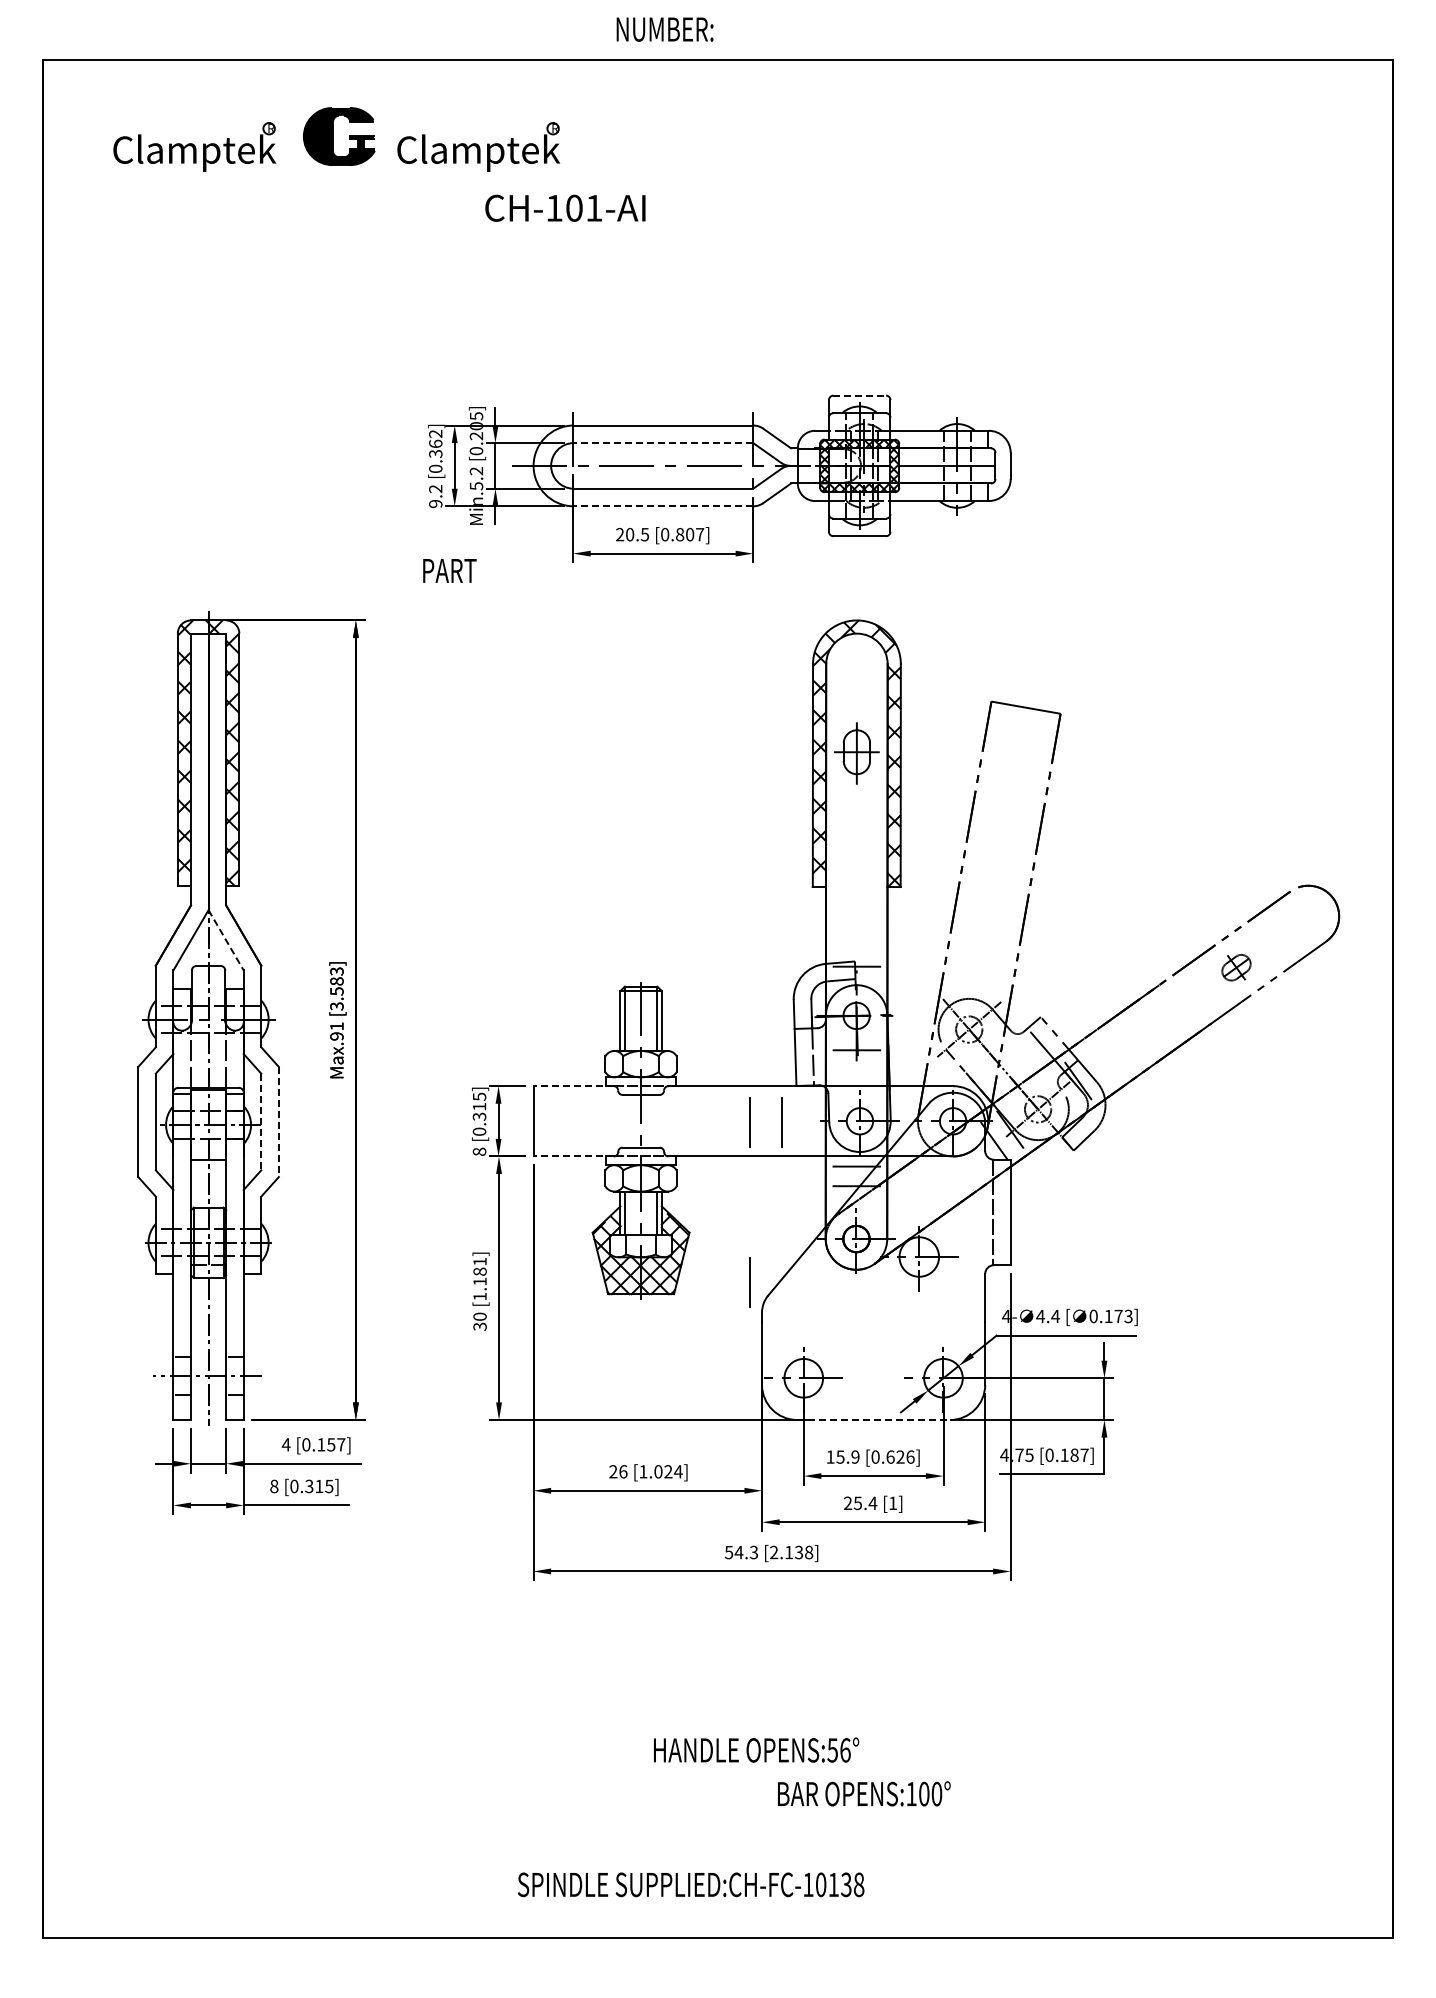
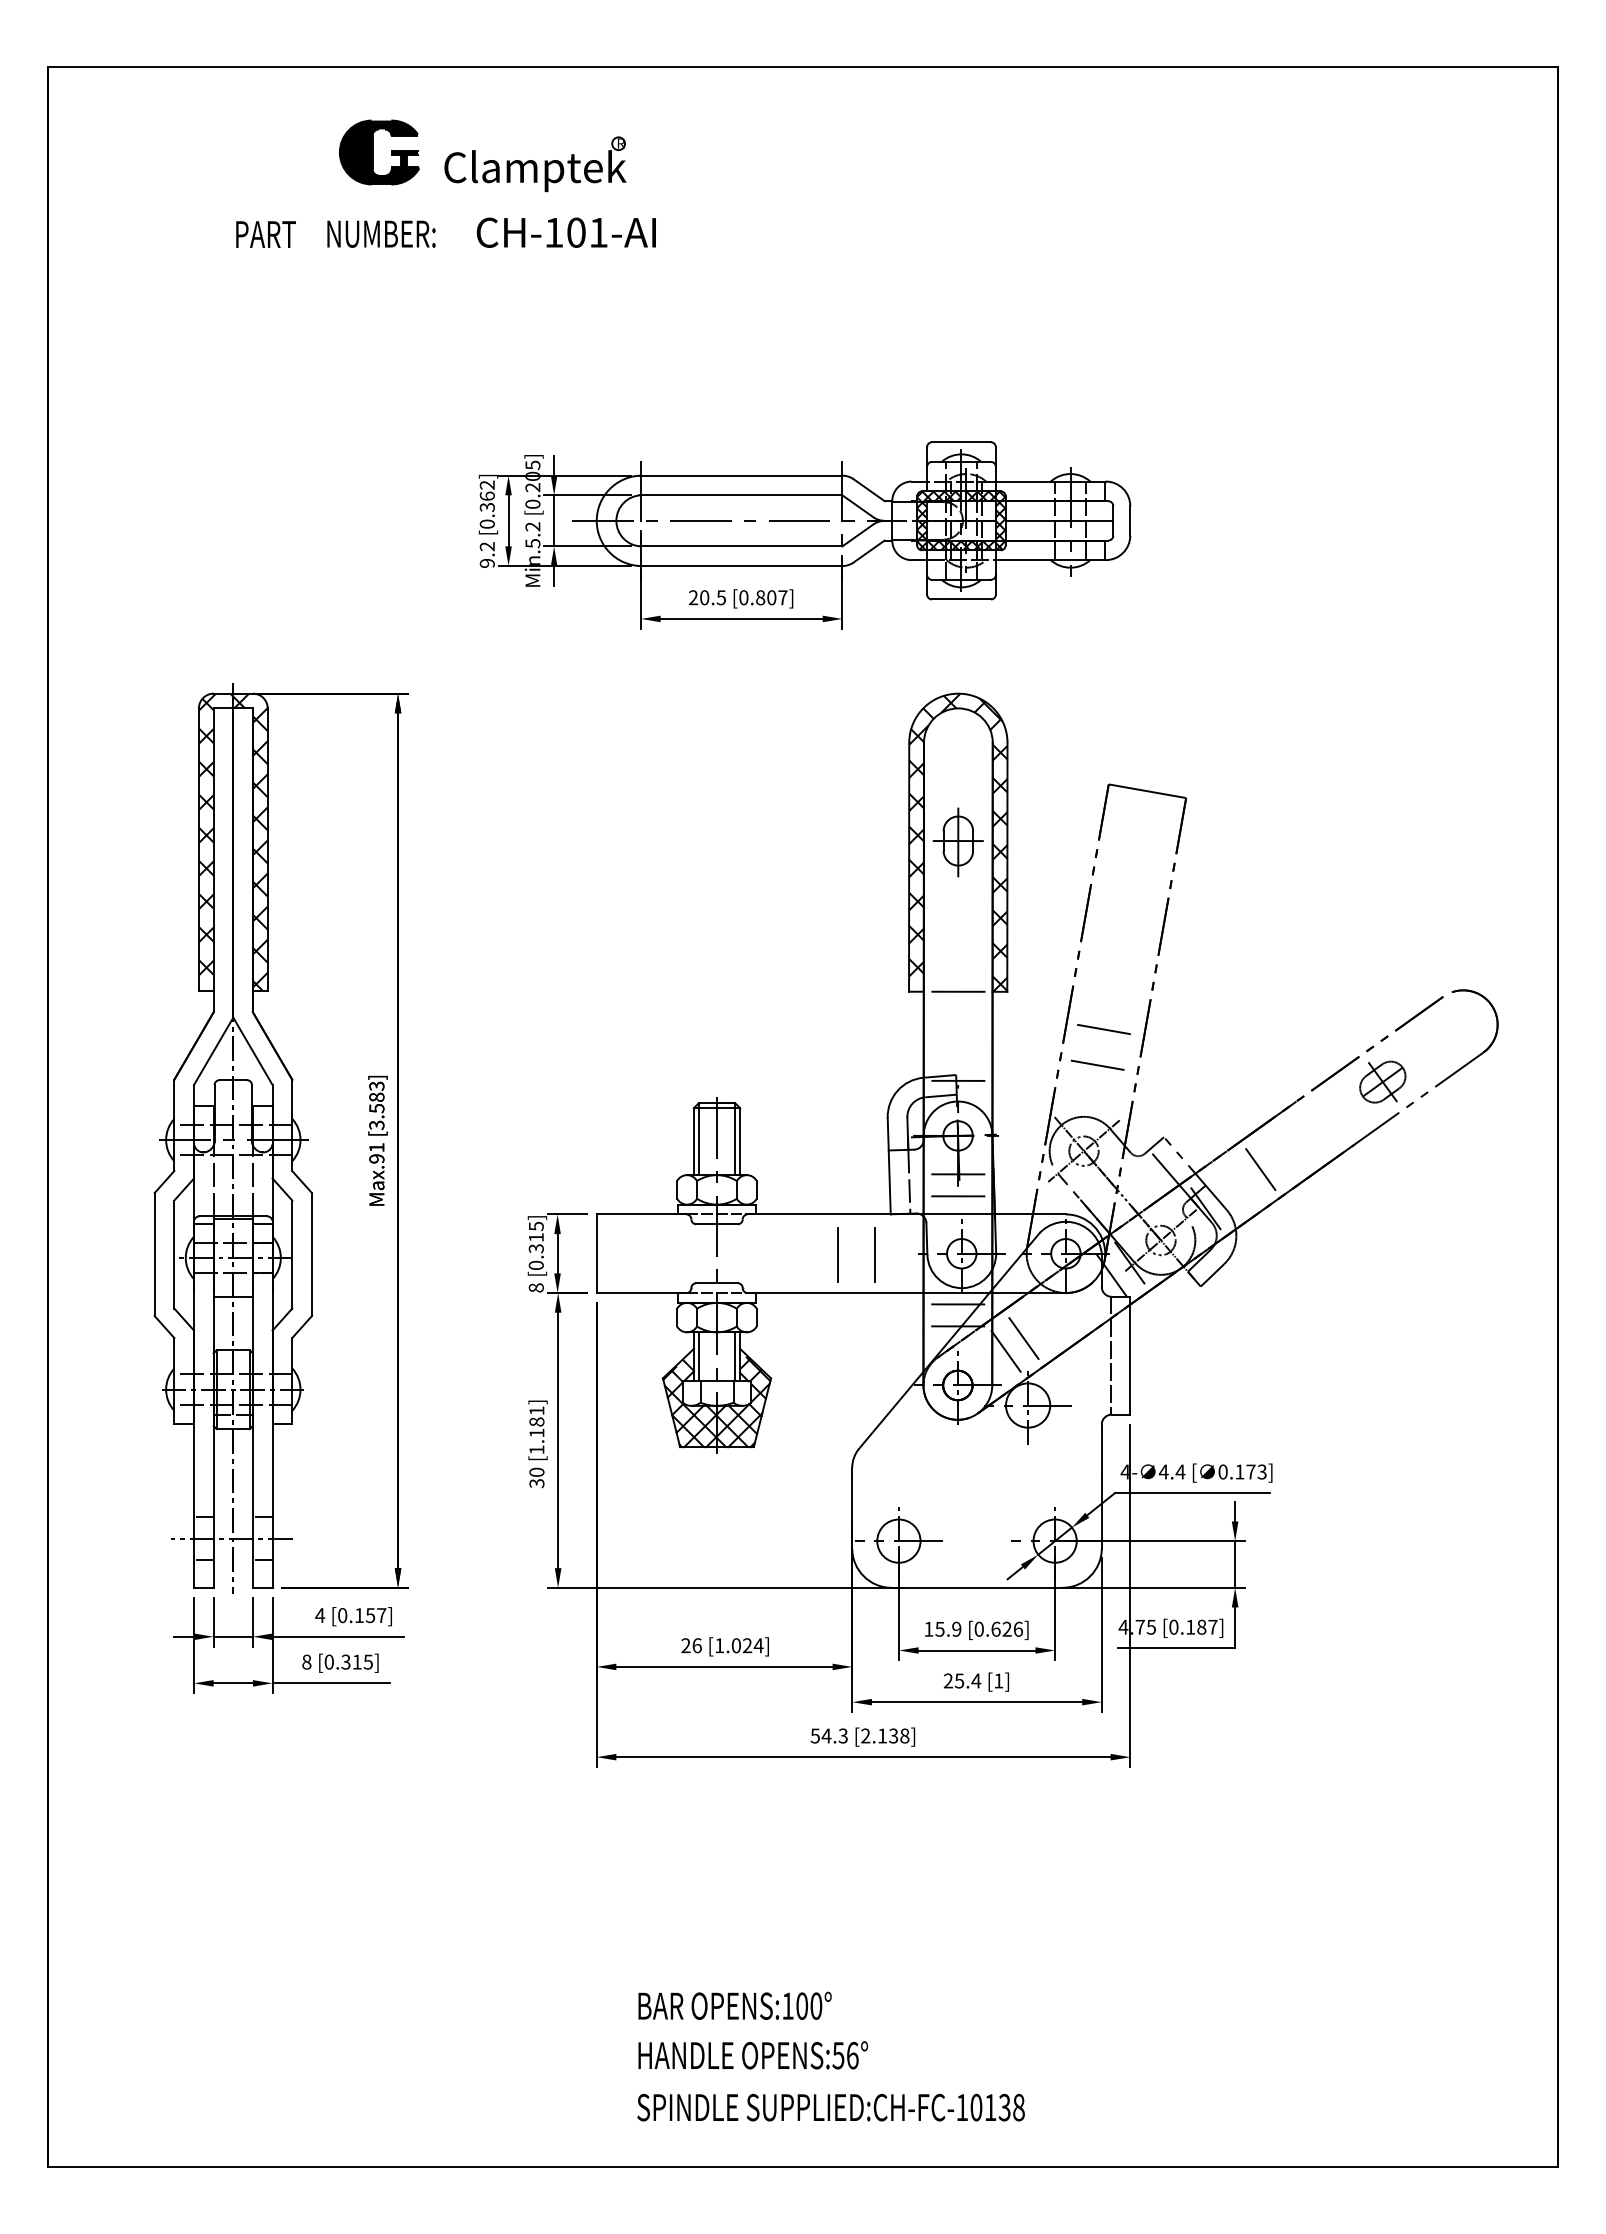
text: (664, 29) -> (380, 234), moved
part: (194, 146) -> (217, 163), removed
text: (565, 207) -> (566, 231), moved
line: (860, 395) -> (962, 442), dashed -> solid
line: (662, 443) -> (740, 495), dashed -> solid
line: (662, 506) -> (740, 566), dashed -> solid
text: (449, 570) -> (265, 234), moved
line: (856, 887) -> (957, 992), added
line: (987, 920) -> (1104, 1029), added
line: (226, 940) -> (253, 1051), dashed -> solid
line: (981, 952) -> (1097, 1064), added
part: (1236, 967) -> (1382, 1081), size x1.43
line: (1126, 1045) -> (1259, 1169), added
line: (856, 1069) -> (957, 1195), added
line: (573, 1086) -> (641, 1214), dashed -> solid
line: (261, 1122) -> (292, 1255), dashed -> solid
line: (278, 1122) -> (311, 1255), dashed -> solid
line: (573, 1156) -> (641, 1293), dashed -> solid
line: (915, 1197) -> (1023, 1338), added
line: (899, 1208) -> (1005, 1351), added
line: (749, 1282) -> (838, 1434), removed
line: (874, 1420) -> (978, 1588), dashed -> solid
text: (756, 1749) -> (753, 2054), moved
text: (864, 1793) -> (735, 2005), moved
text: (690, 1884) -> (830, 2107), moved

